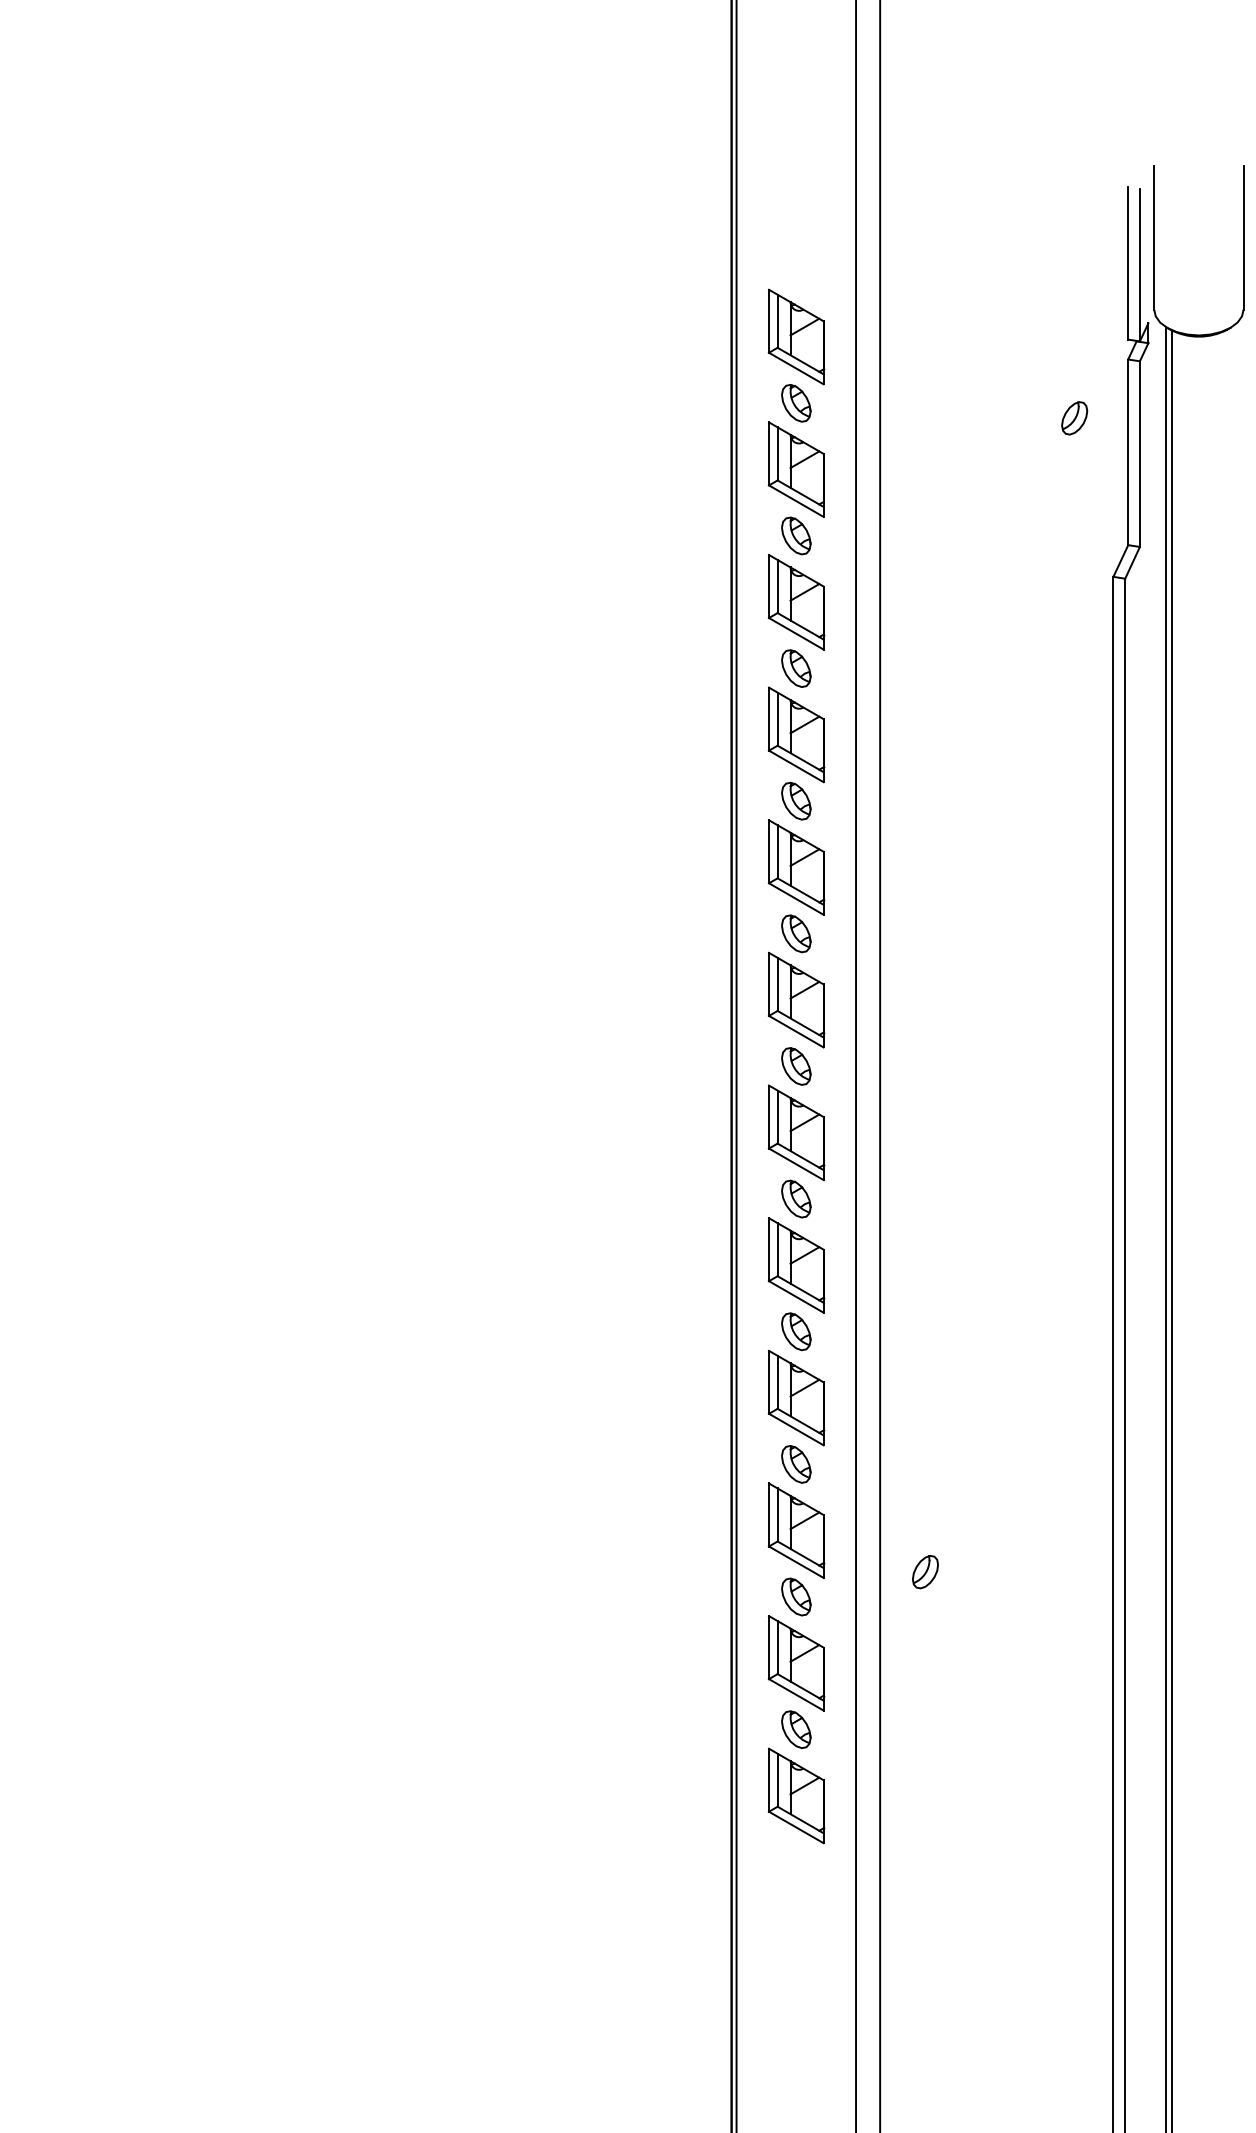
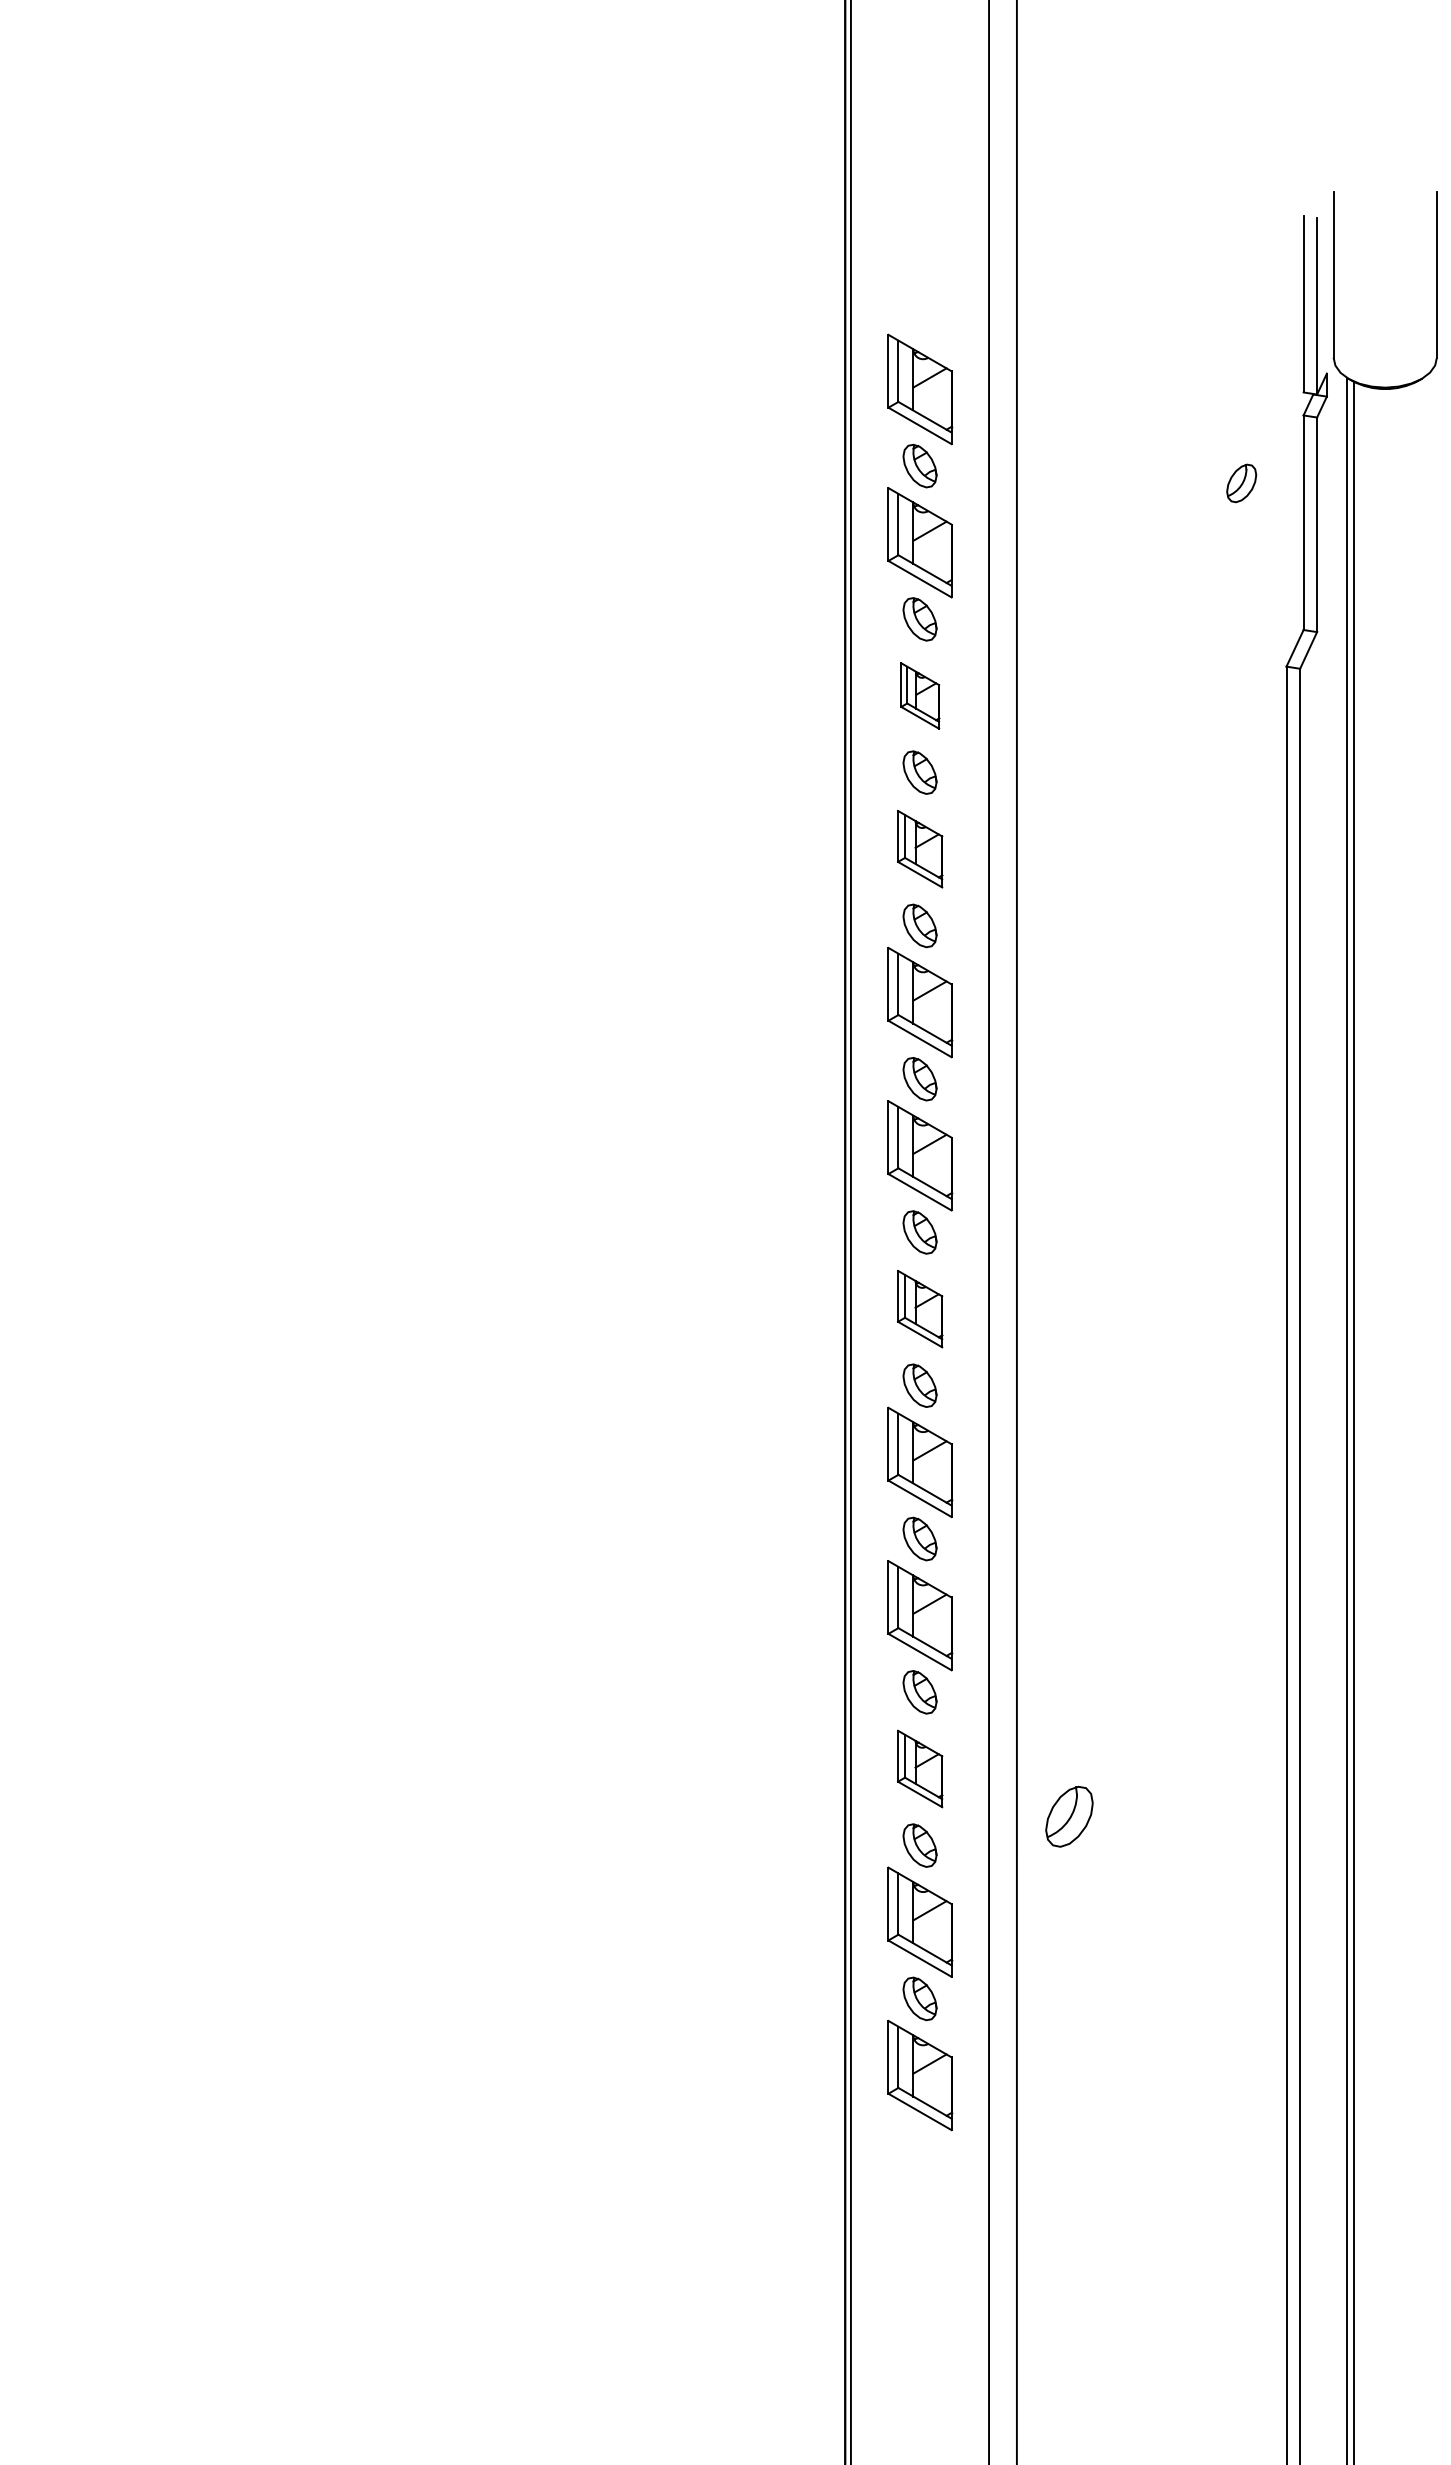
part: (796, 601) -> (920, 695), size x0.6
part: (796, 734) -> (920, 848), size x0.7
part: (796, 1132) -> (920, 1308), size x0.7
part: (796, 1530) -> (920, 1768), size x0.7
part: (924, 1571) -> (1068, 1816), size x1.6

